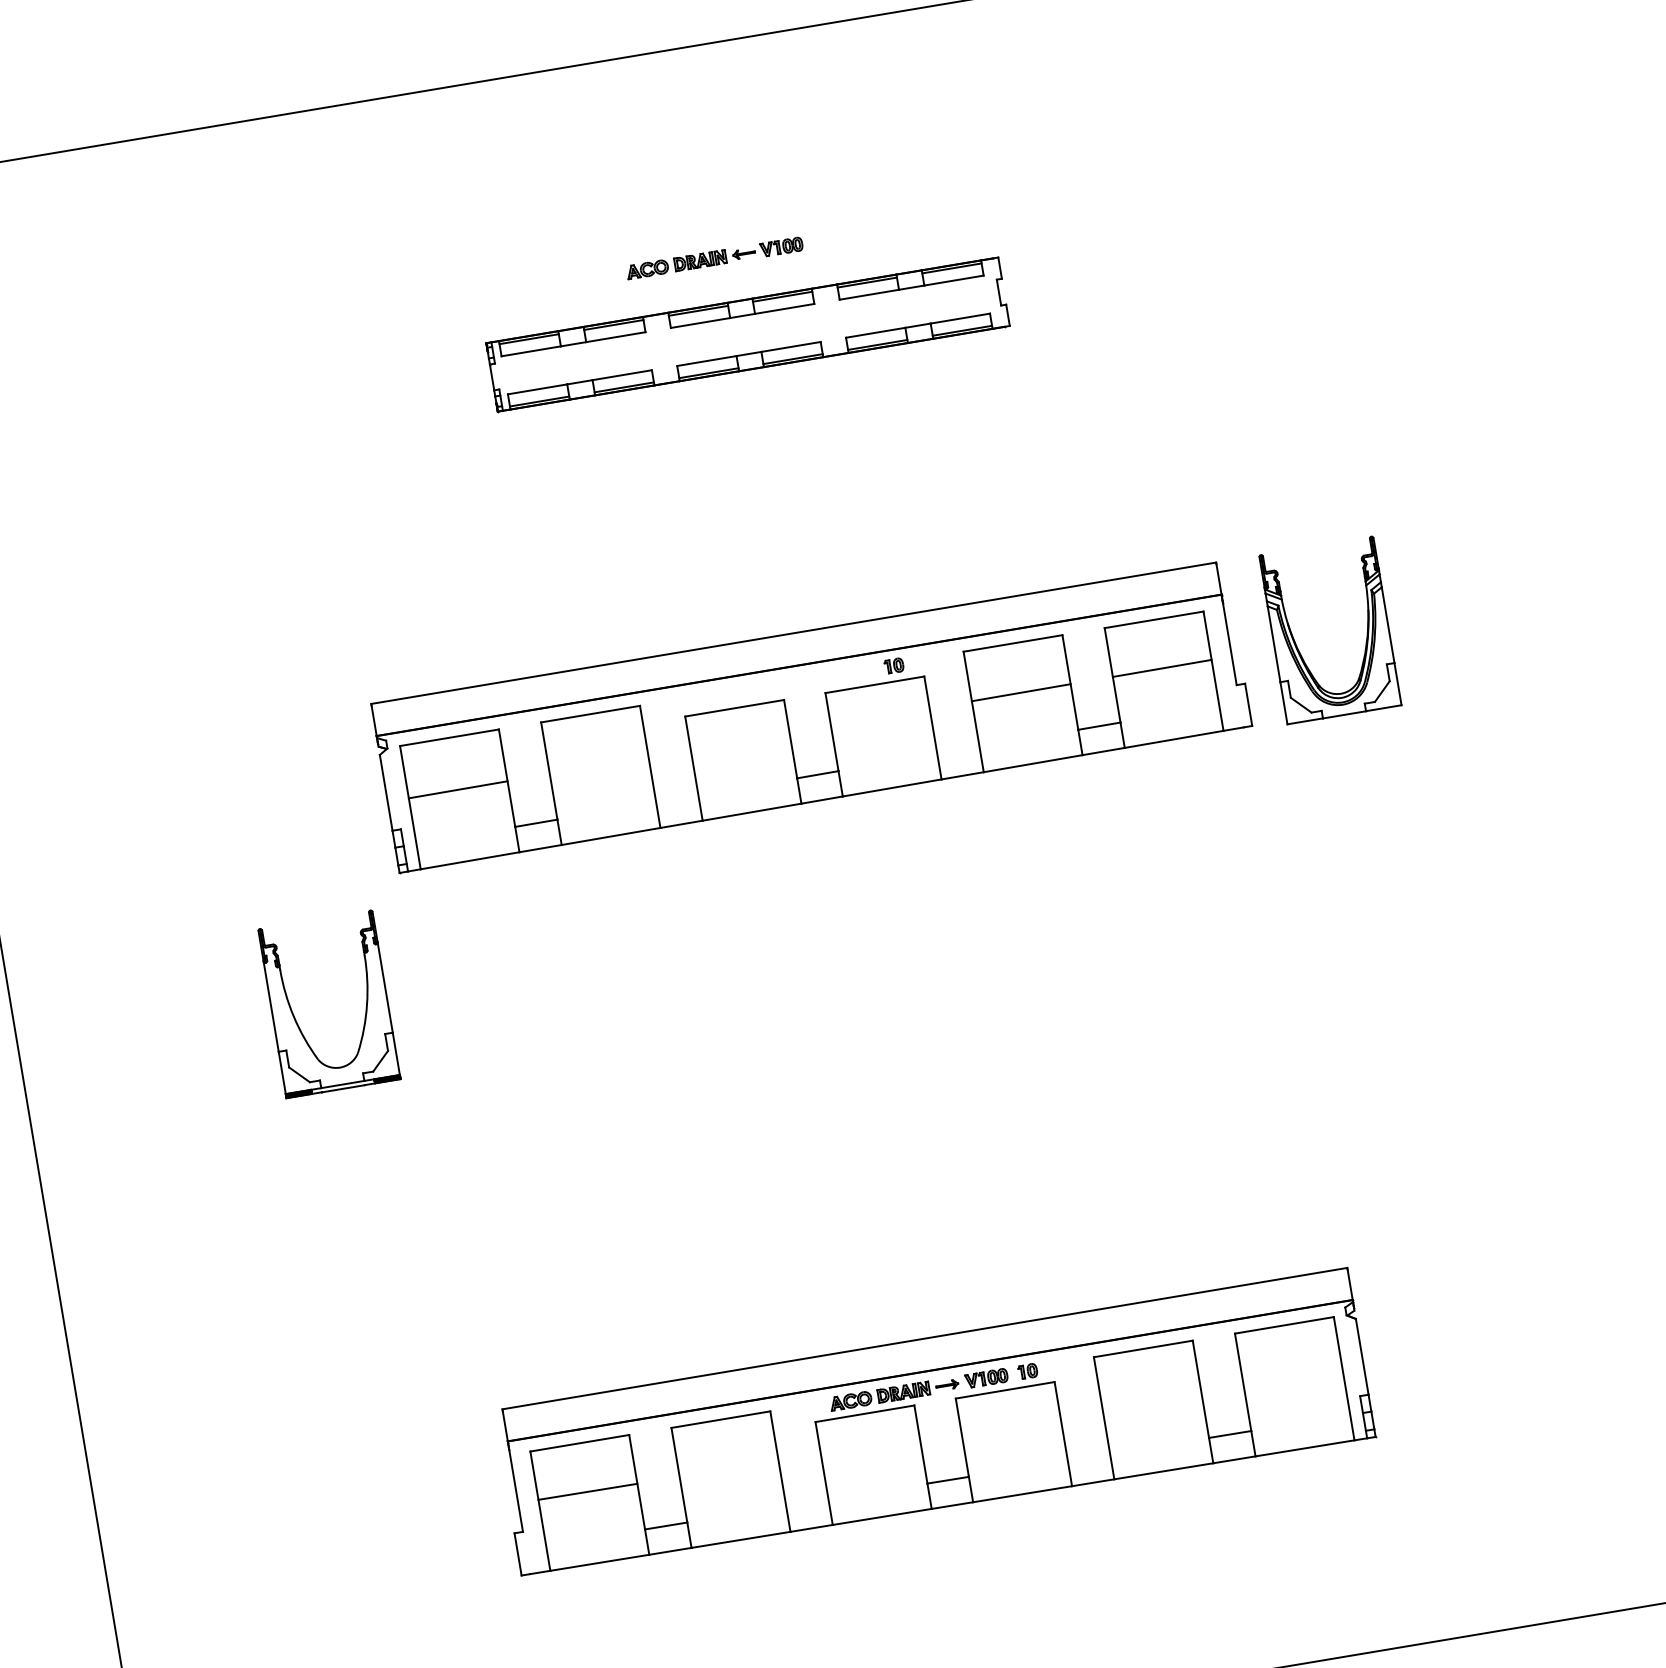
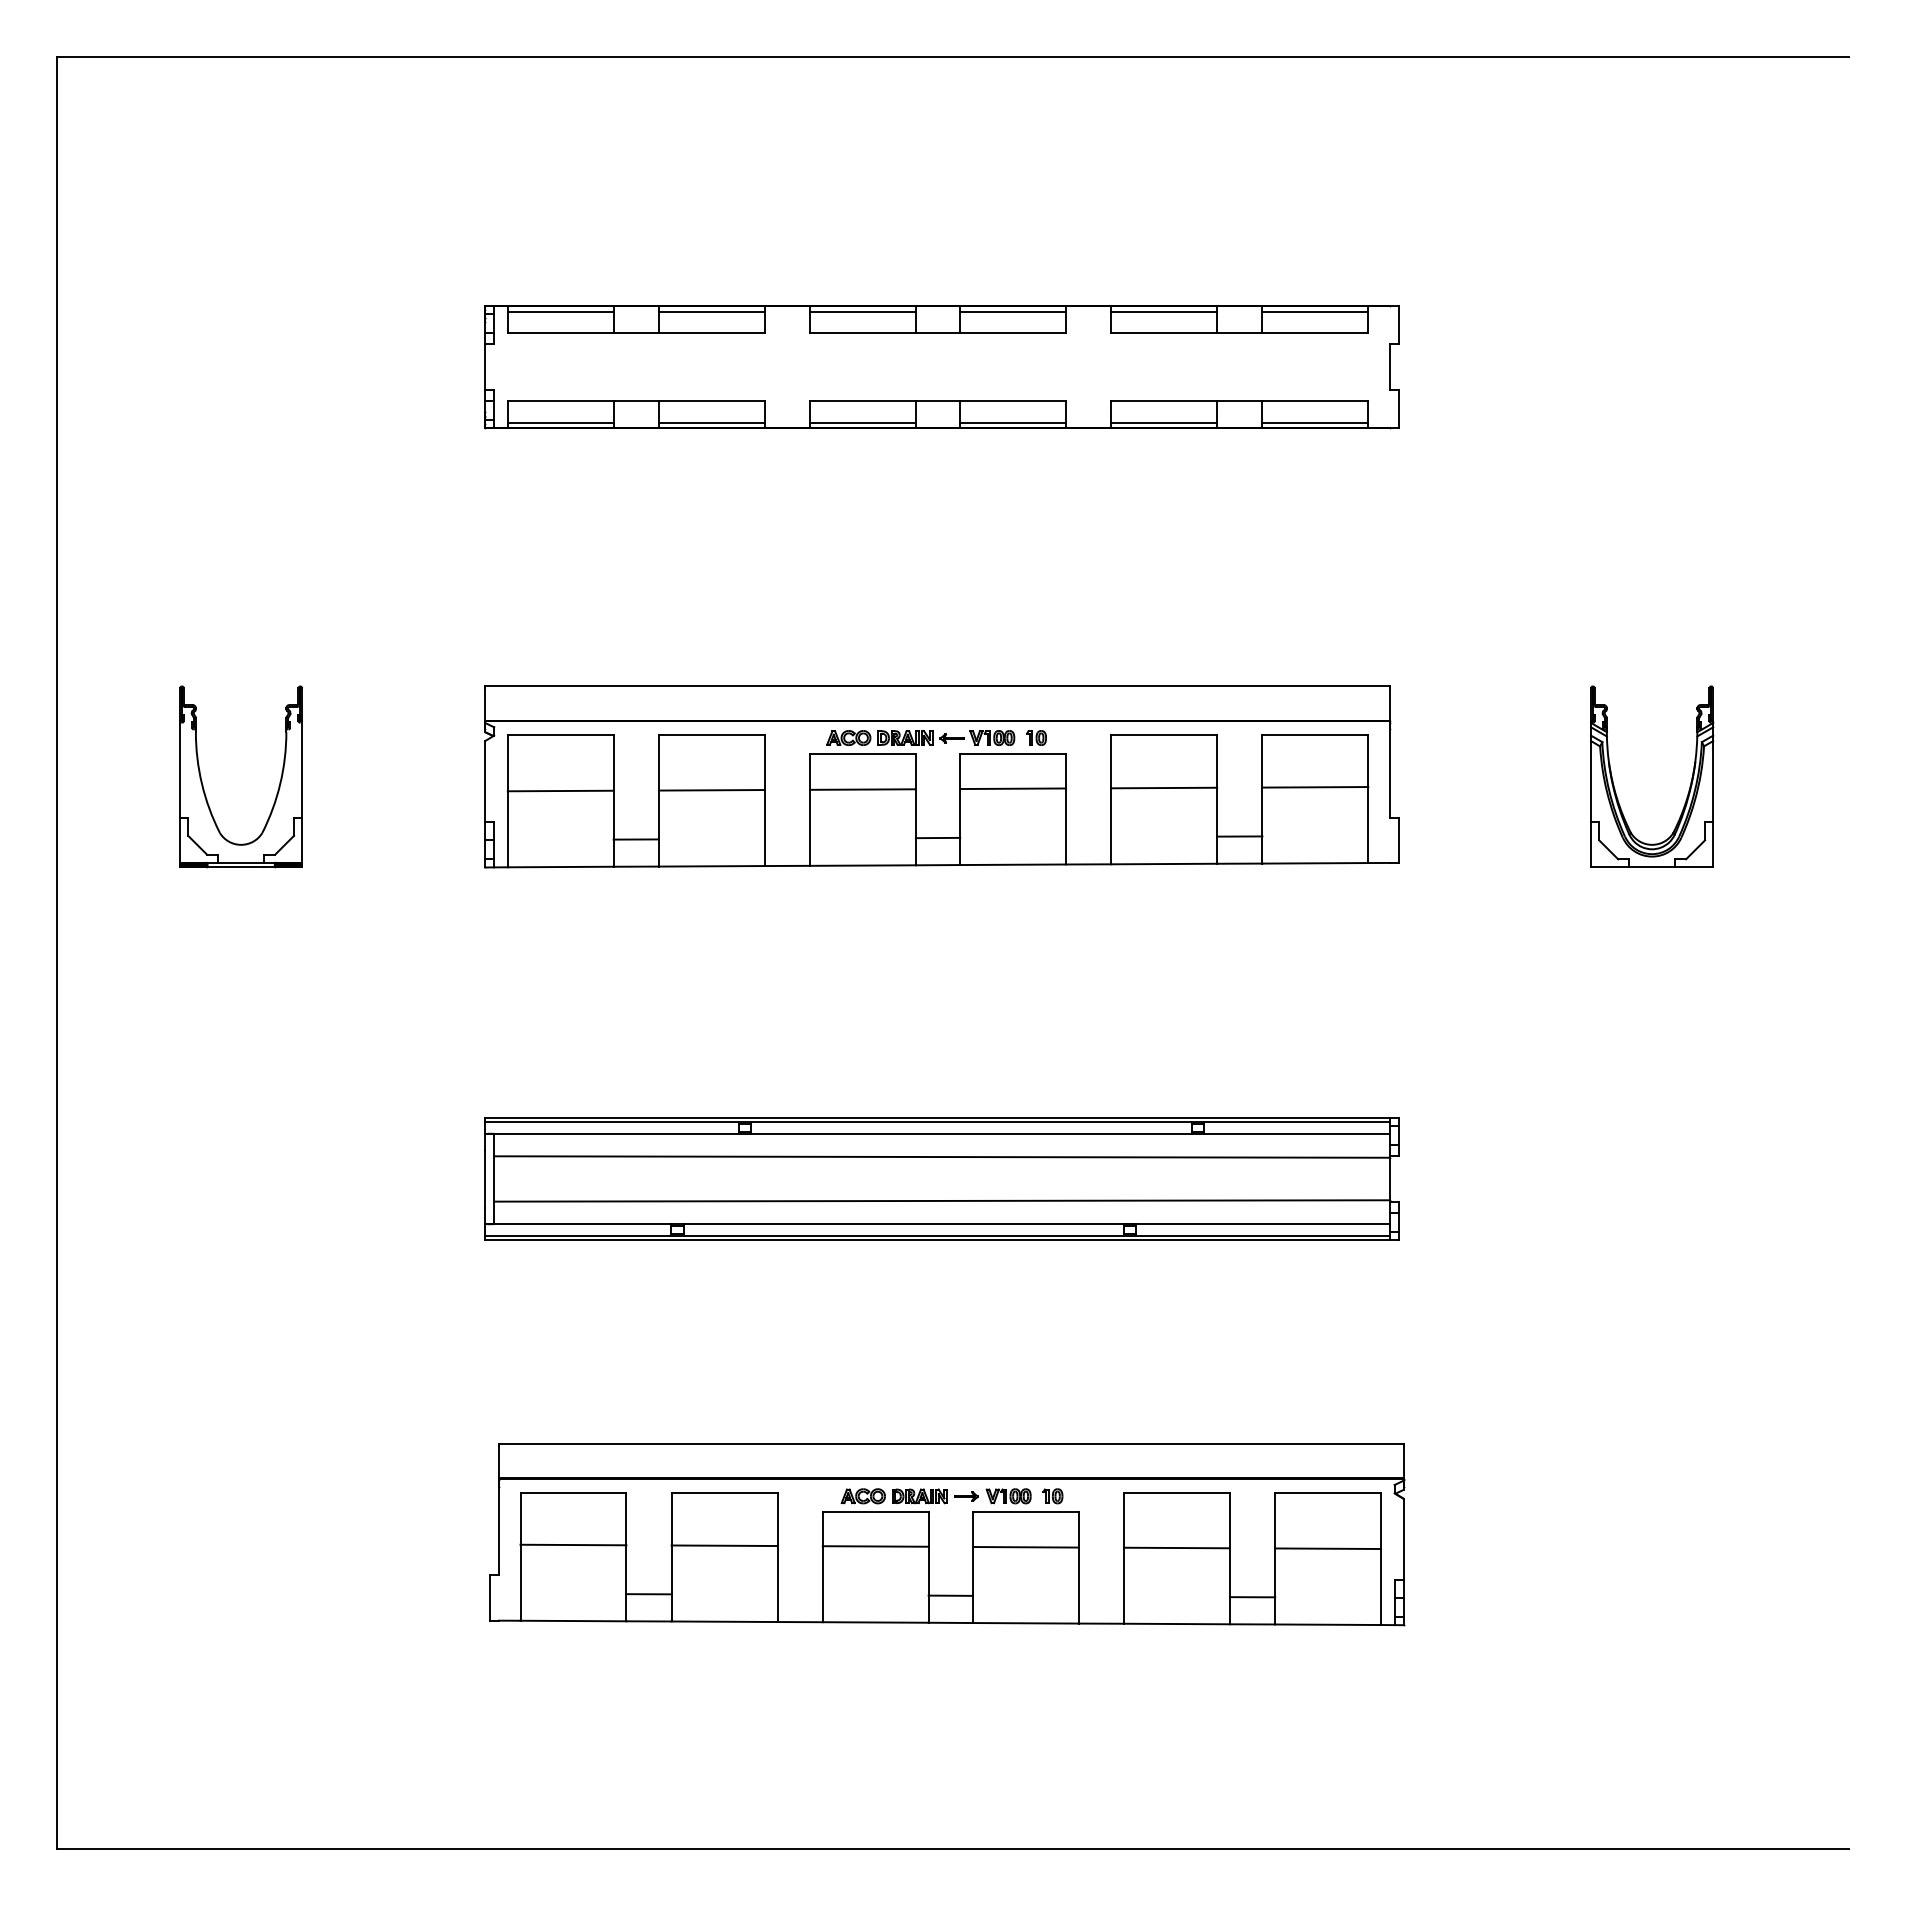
part: (714, 257) -> (920, 737), moved
part: (747, 334) -> (941, 367), size x1.67
part: (1366, 628) -> (1690, 781), moved
line: (880, 716) -> (1013, 788), added
line: (739, 741) -> (862, 789), added
line: (598, 765) -> (711, 790), added
part: (295, 1017) -> (203, 784), moved
part: (874, 1092) -> (941, 1178), added
line: (1293, 1377) -> (1328, 1548), added
line: (1151, 1399) -> (1176, 1547), added
line: (1010, 1423) -> (1025, 1547), added
line: (870, 1446) -> (875, 1546), added
line: (729, 1468) -> (724, 1545), added

